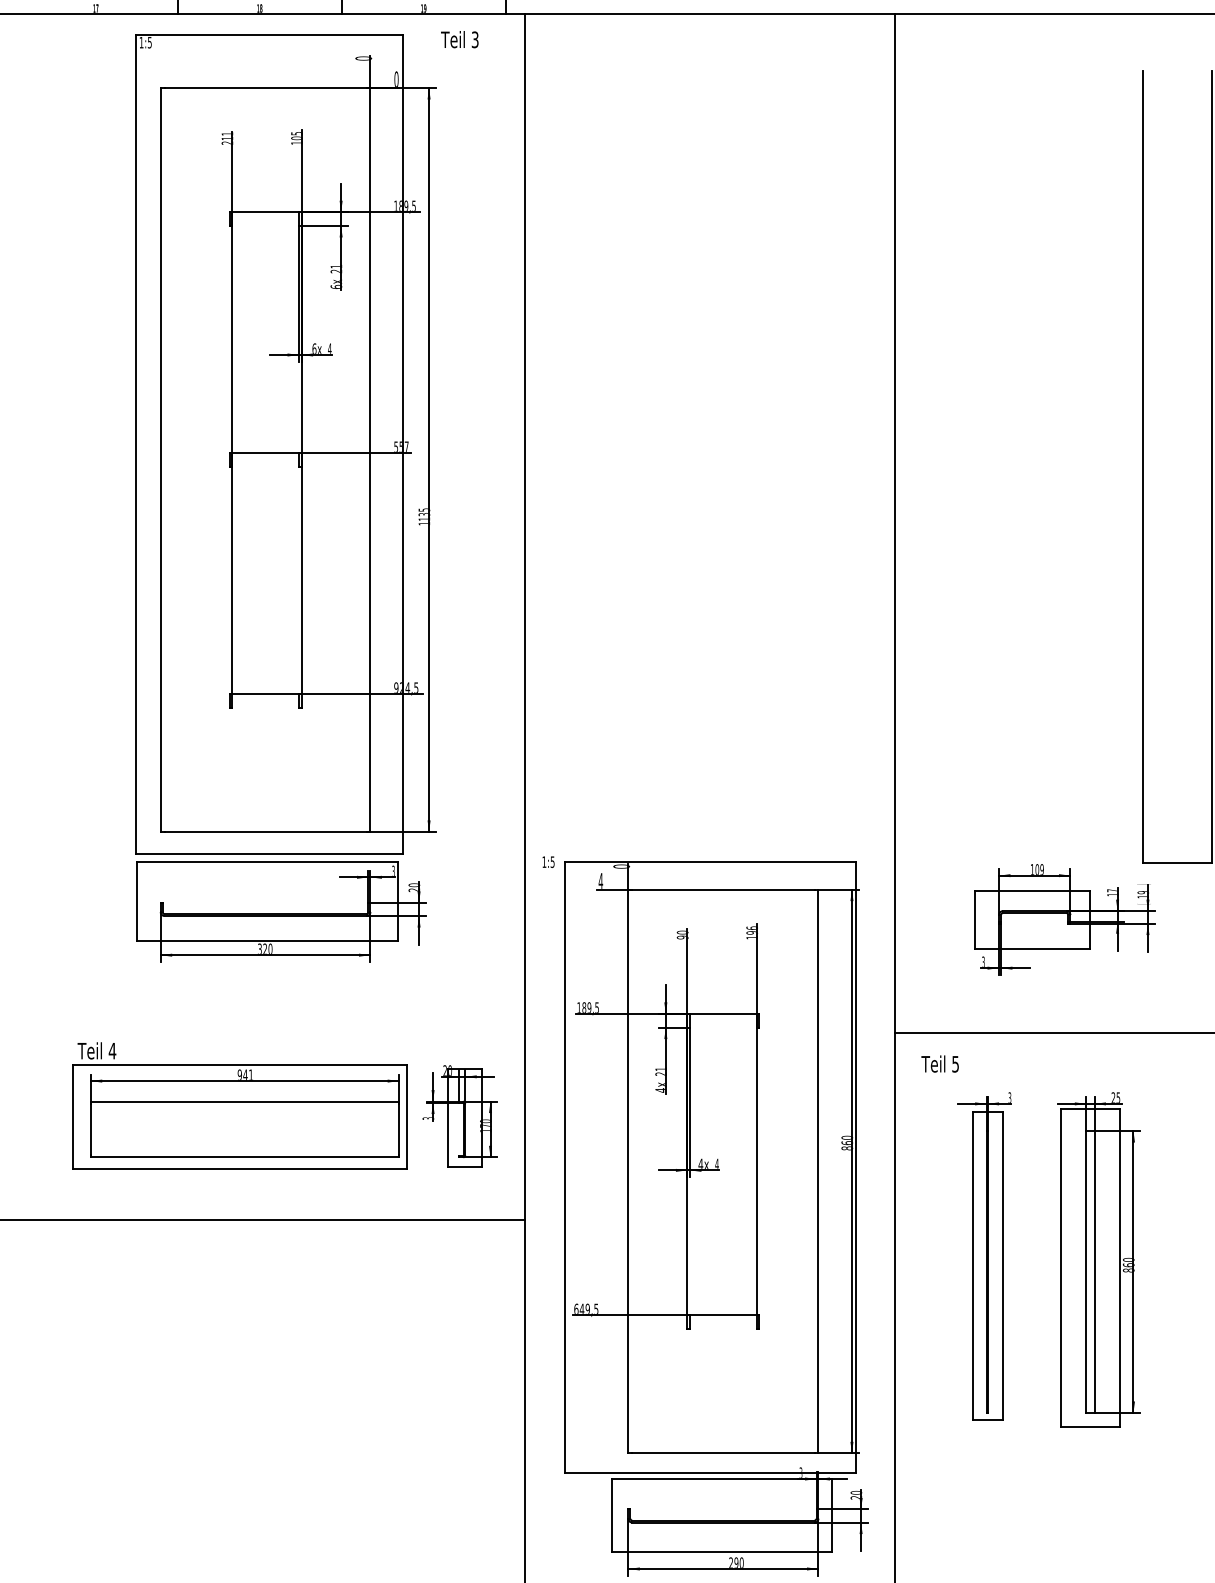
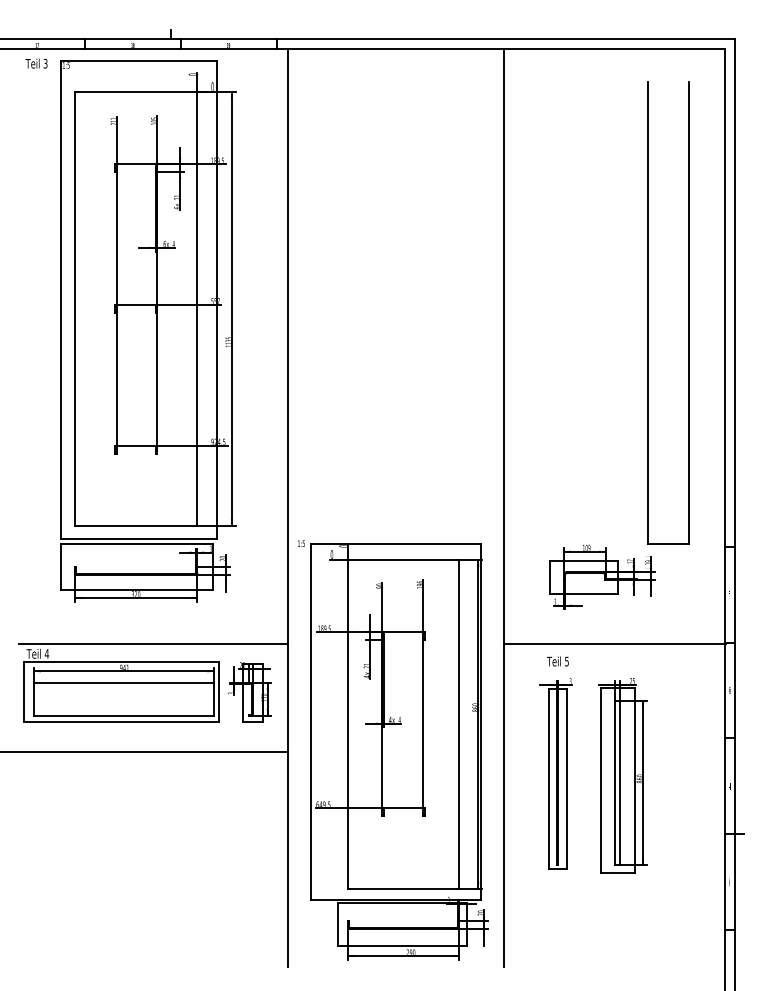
text: (459, 39) -> (36, 63), moved
text: (600, 880) -> (331, 554), 4 -> 0
line: (293, 1033) -> (152, 643), added
text: (939, 1064) -> (557, 661), moved

